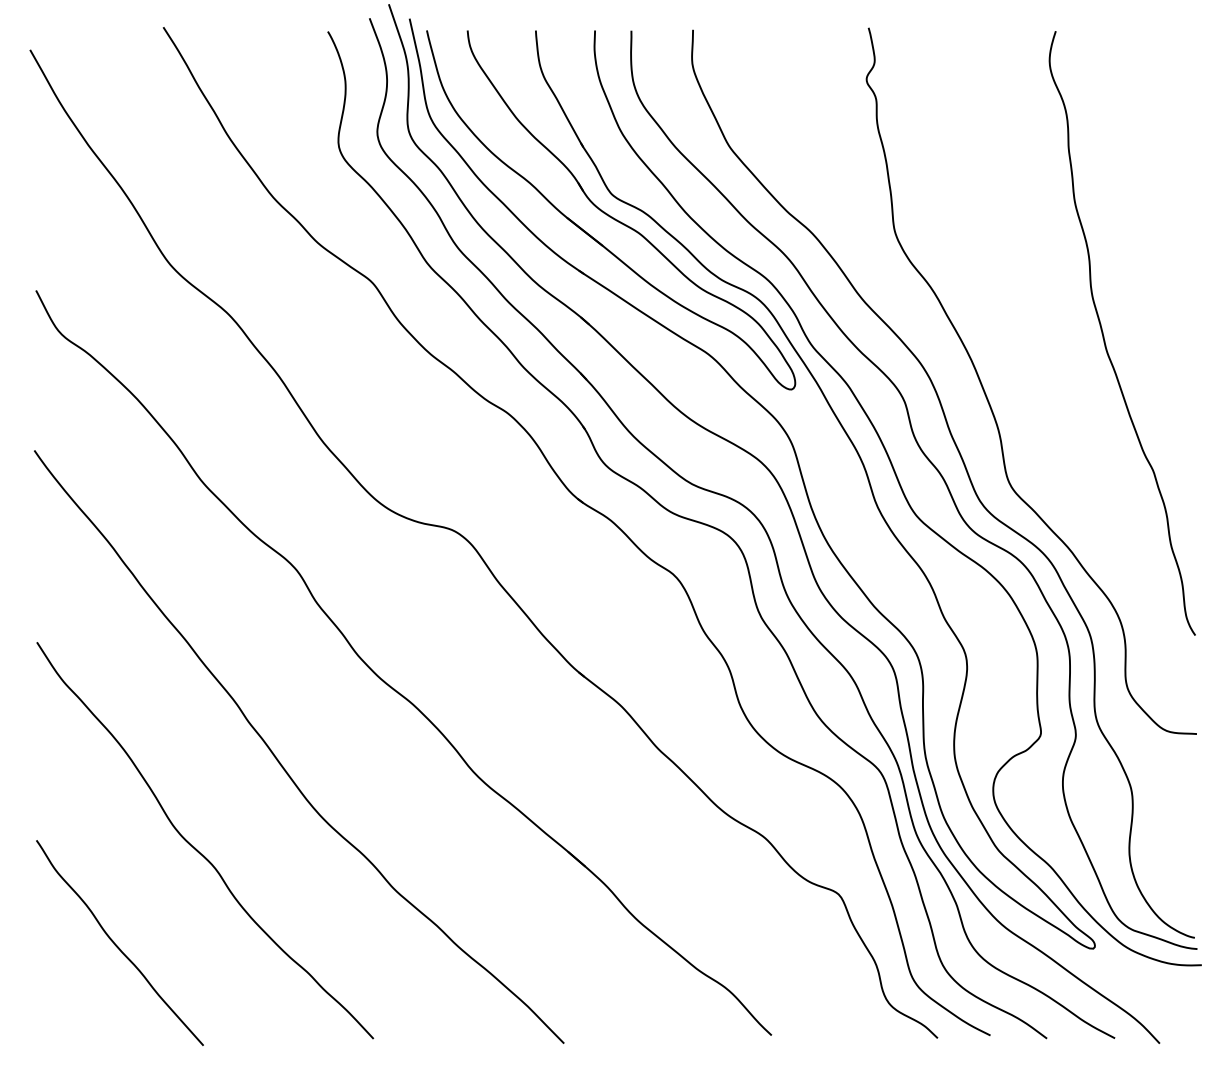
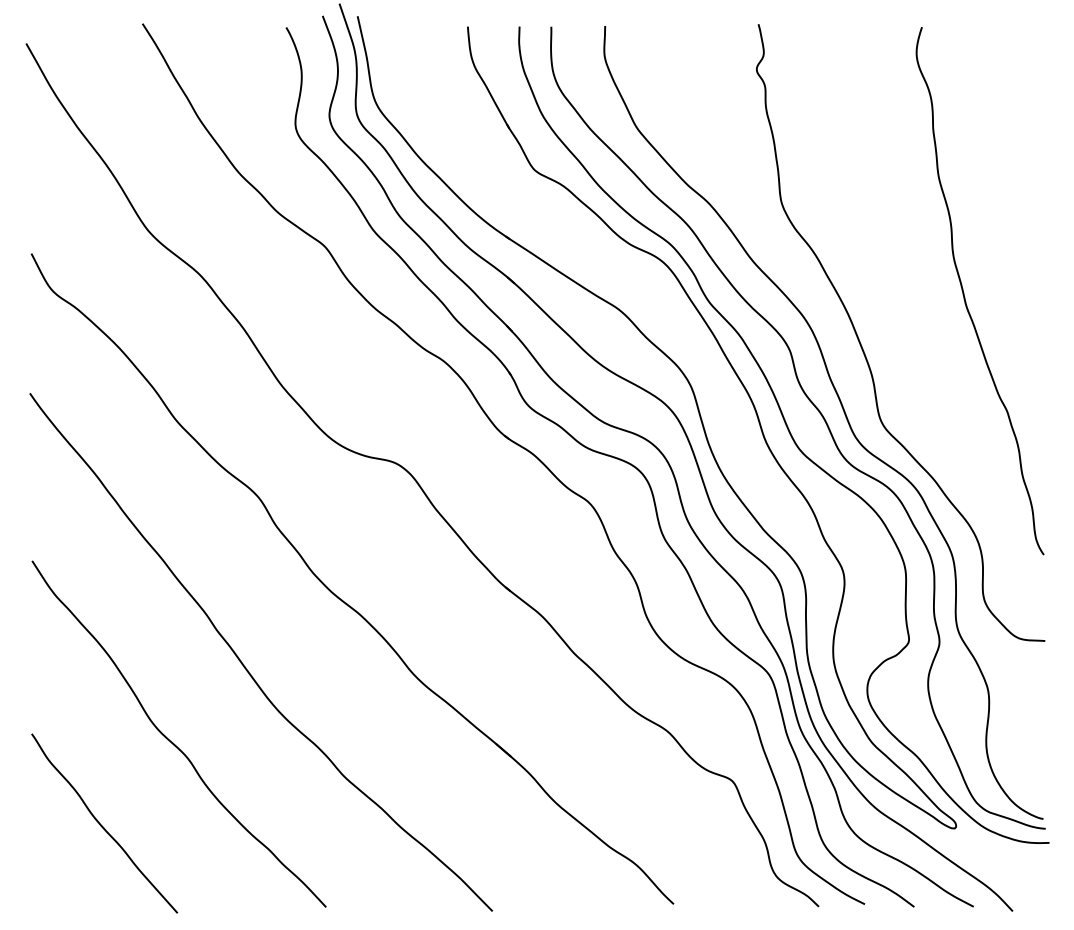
part: (610, 210) -> (533, 183), removed

